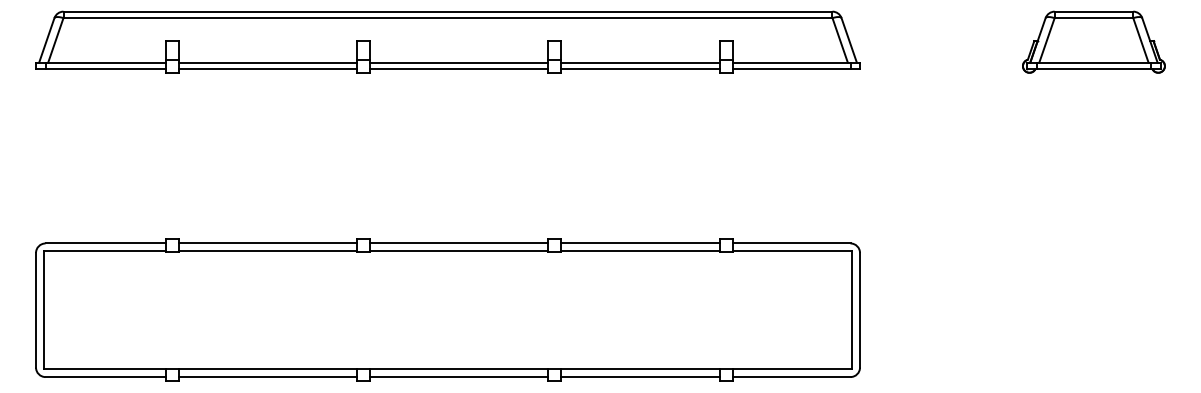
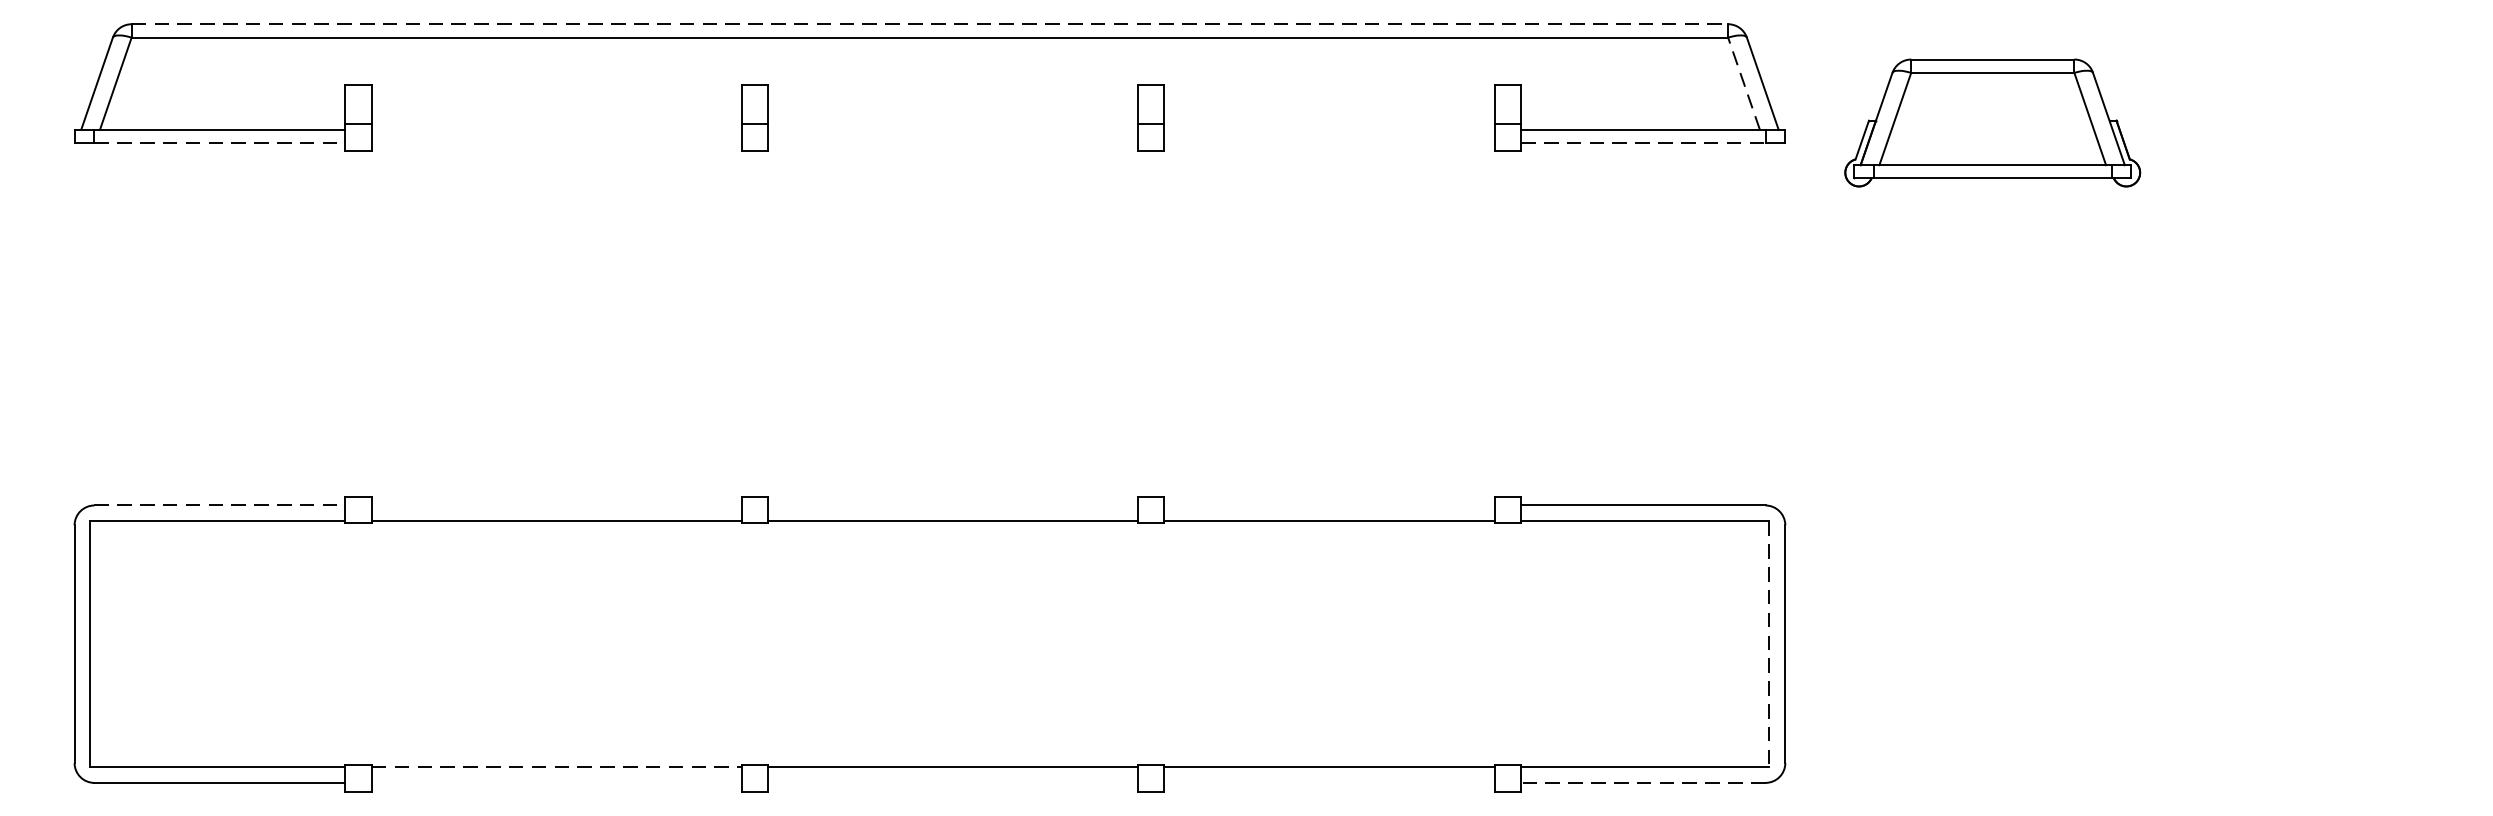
line: (448, 11) -> (930, 23), solid -> dashed
line: (840, 40) -> (1744, 84), solid -> dashed
part: (1093, 41) -> (1991, 121), moved
line: (268, 62) -> (557, 129), removed
line: (459, 62) -> (953, 129), removed
line: (640, 62) -> (1329, 129), removed
line: (106, 68) -> (220, 142), solid -> dashed
line: (268, 68) -> (557, 142), removed
line: (459, 68) -> (953, 142), removed
line: (640, 68) -> (1329, 142), removed
line: (791, 68) -> (1643, 142), solid -> dashed
line: (106, 243) -> (220, 505), solid -> dashed
line: (268, 243) -> (557, 505), removed
line: (459, 243) -> (953, 505), removed
line: (640, 243) -> (1329, 505), removed
line: (852, 310) -> (1769, 644), solid -> dashed
line: (268, 369) -> (557, 767), solid -> dashed
line: (268, 377) -> (557, 783), removed
line: (459, 377) -> (953, 783), removed
line: (640, 377) -> (1329, 783), removed
line: (791, 377) -> (1643, 783), solid -> dashed

